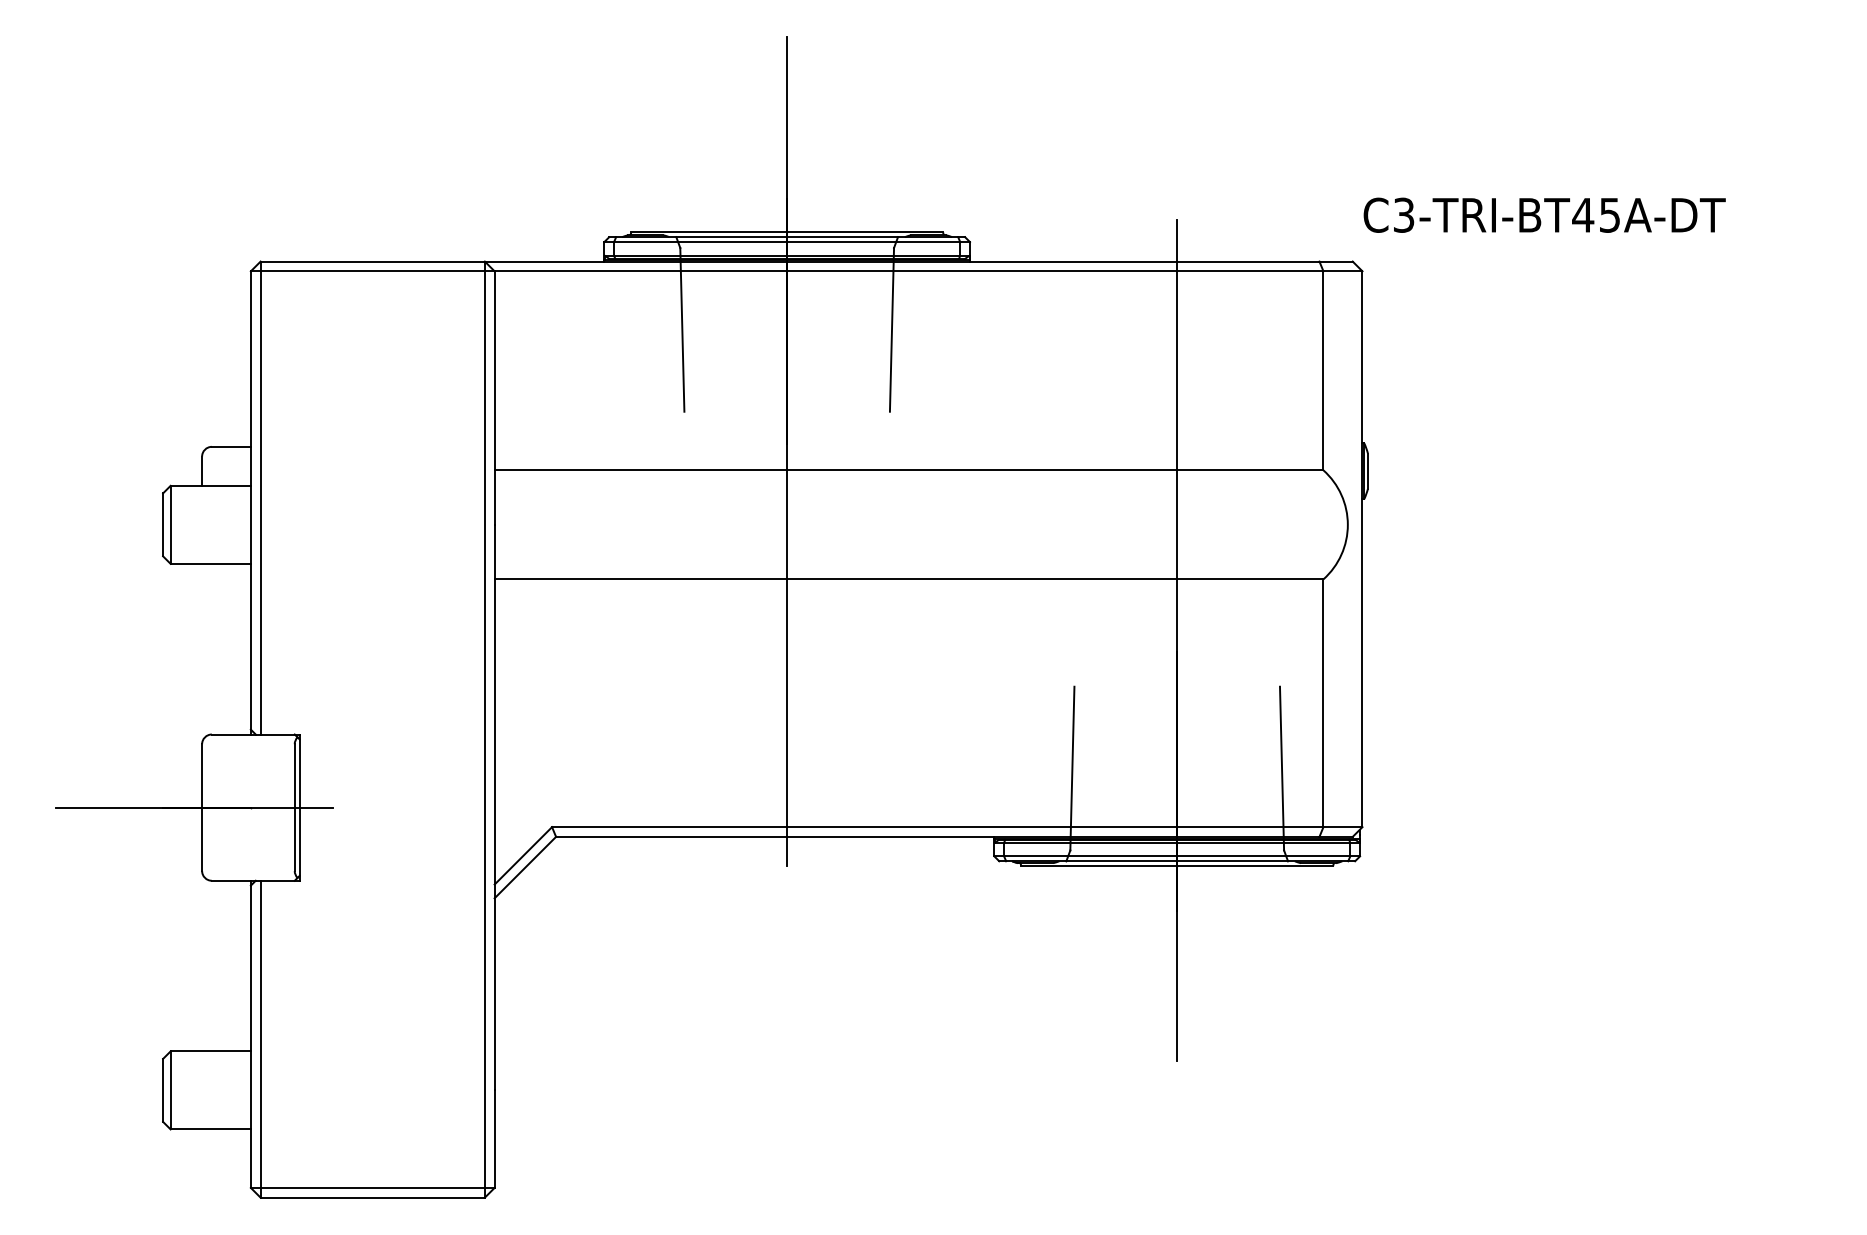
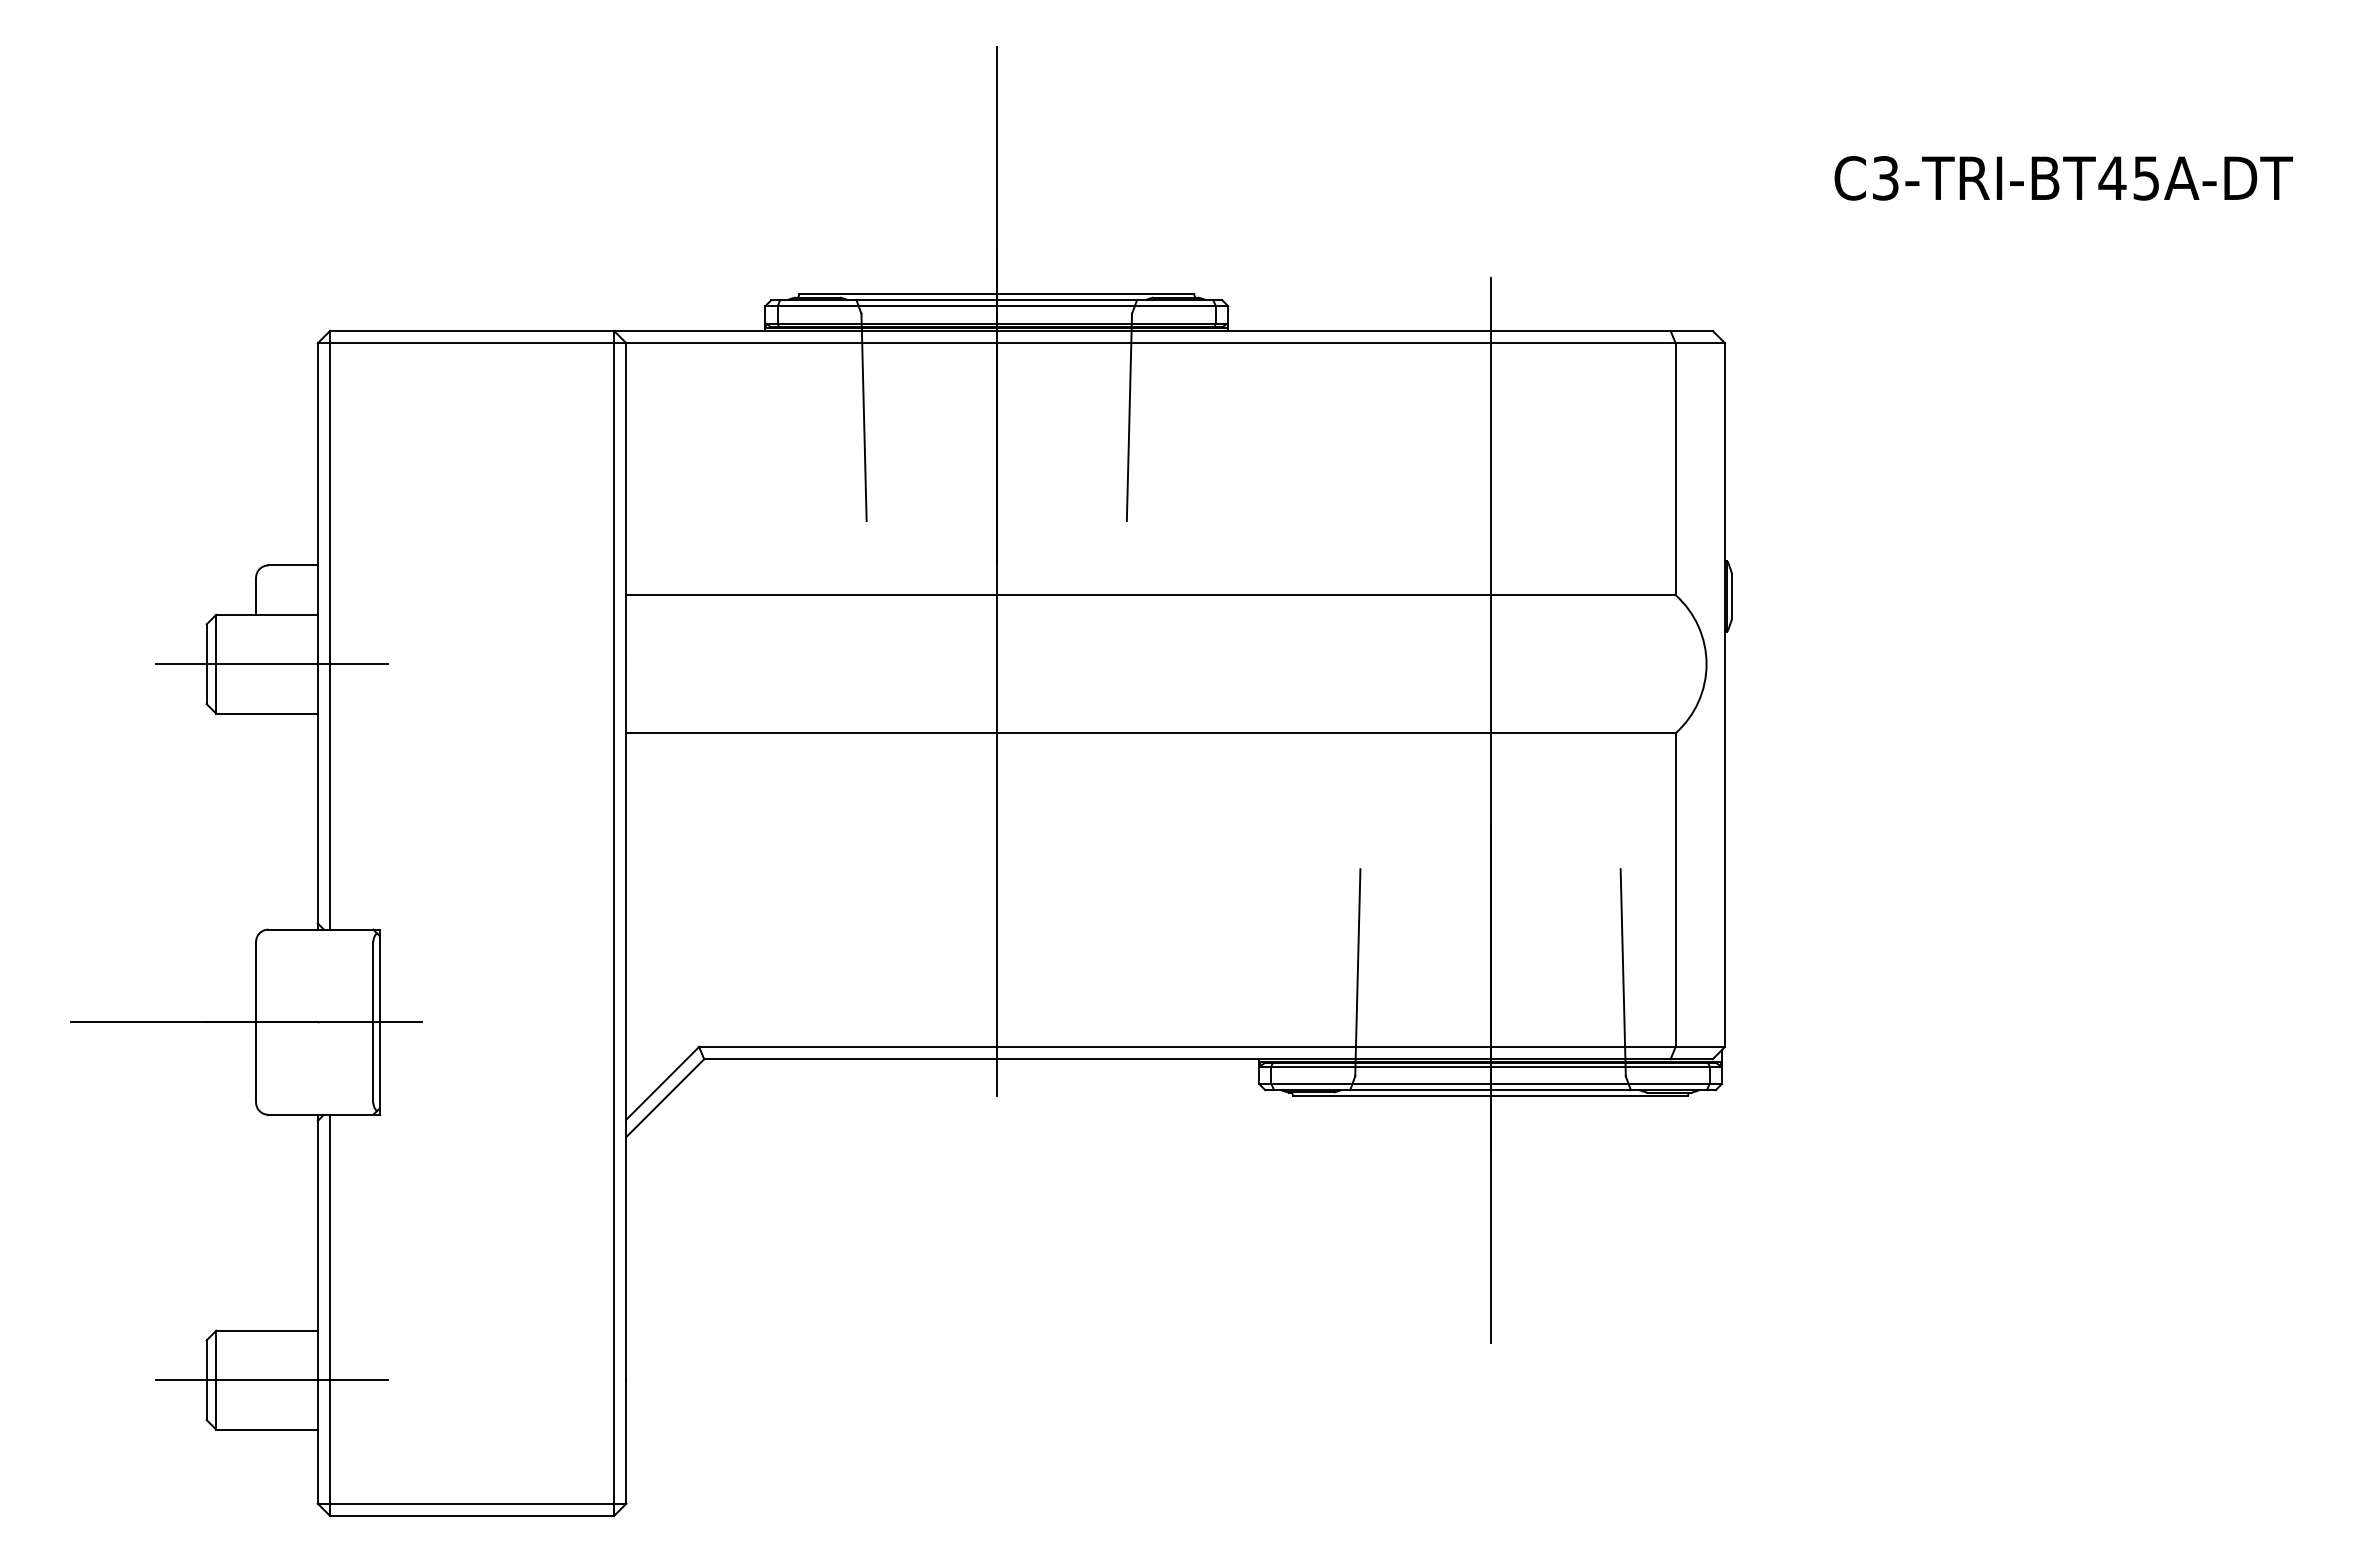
text: (1544, 215) -> (2063, 178), moved
line: (214, 525) -> (271, 664), added
line: (214, 1090) -> (271, 1380), added

